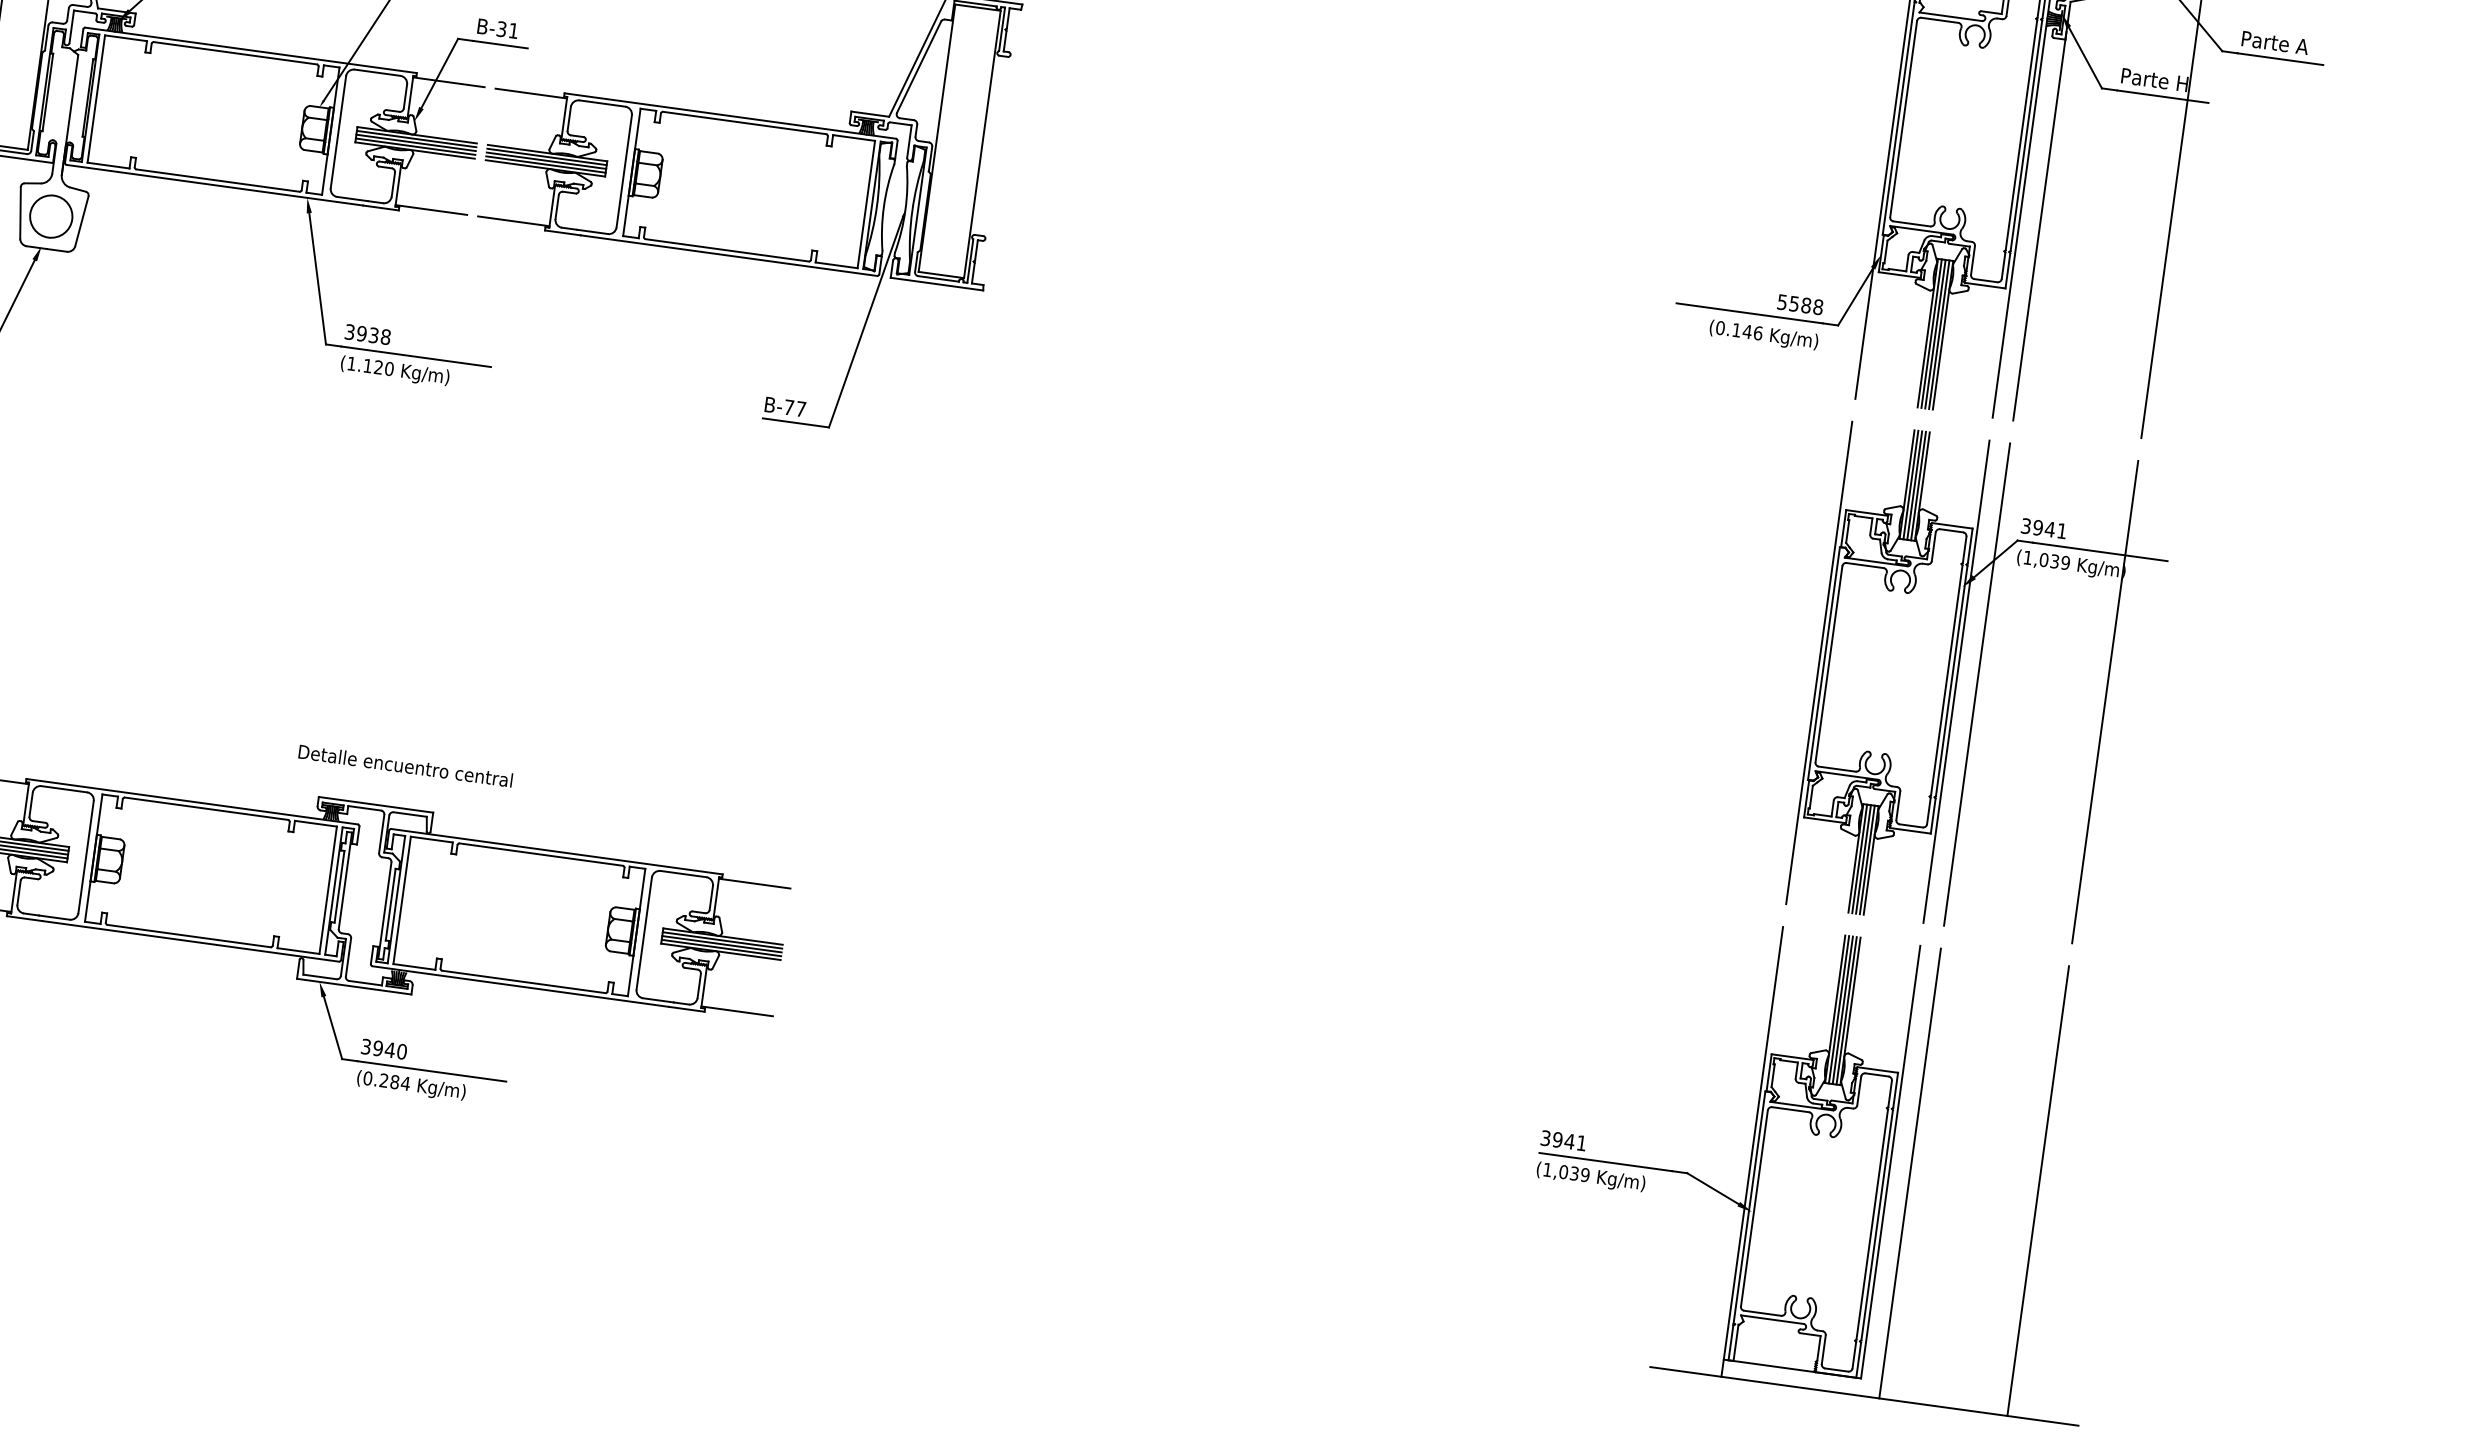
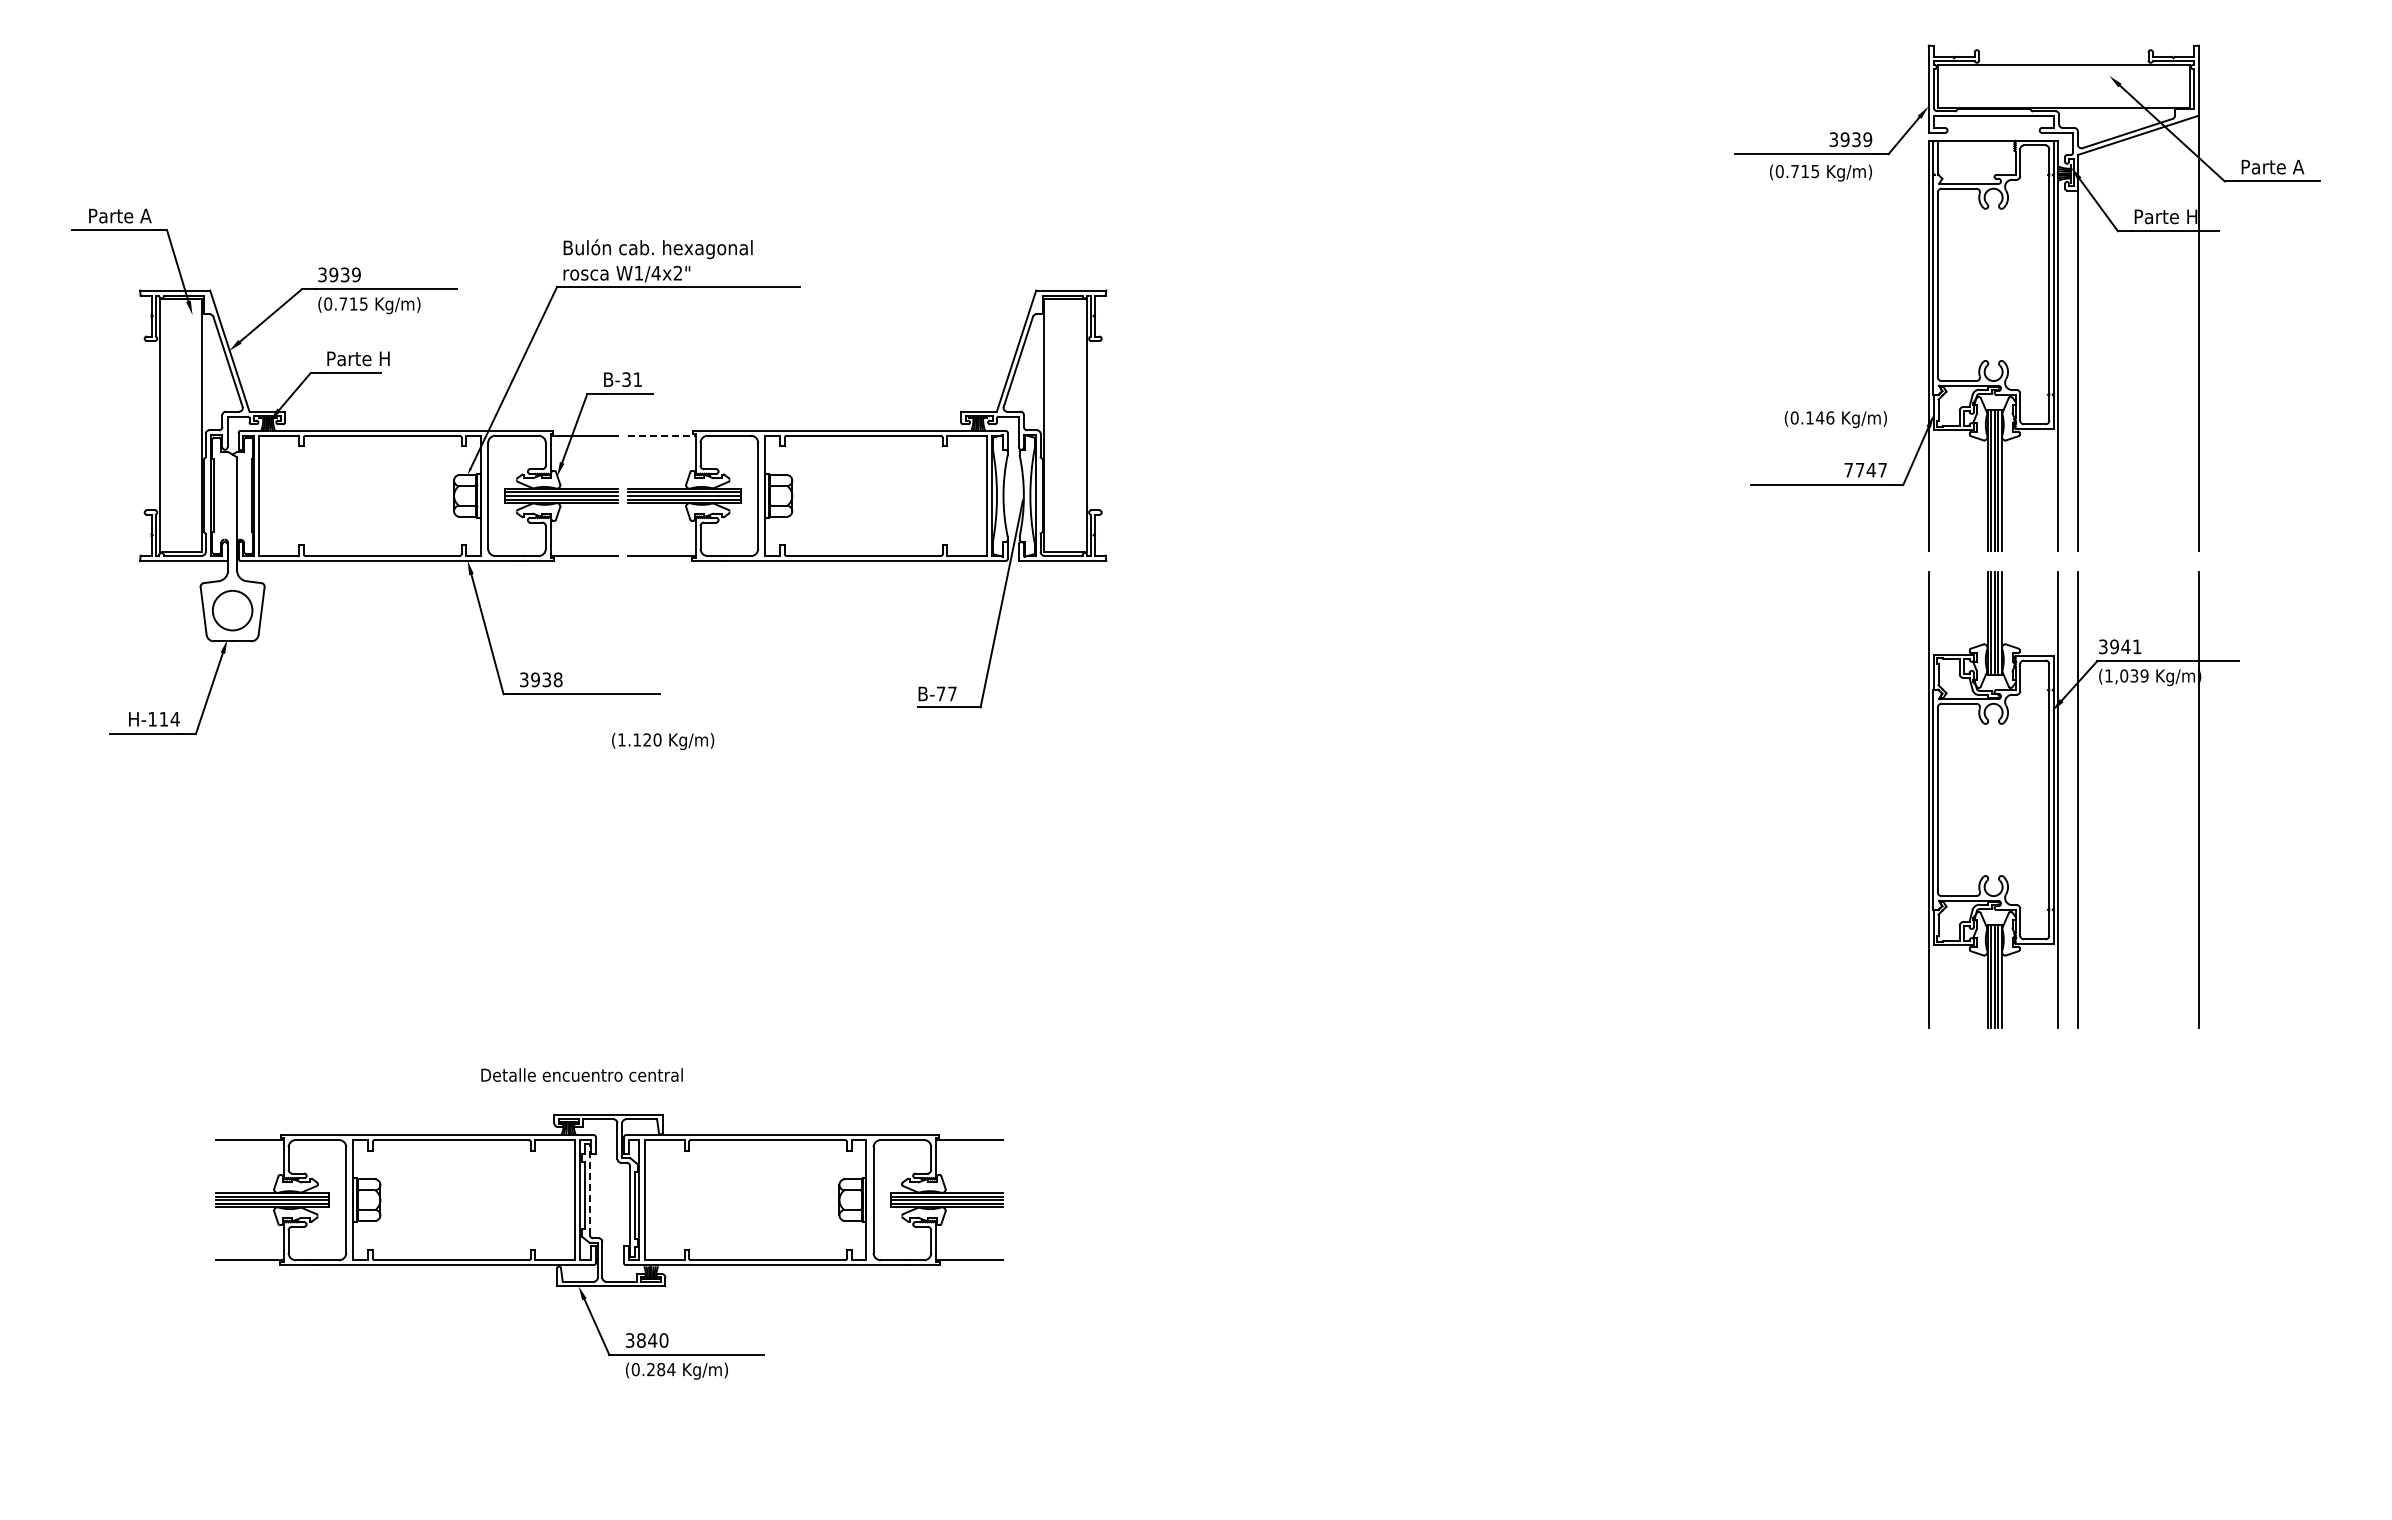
line: (531, 93) -> (662, 435), solid -> dashed
text: (1800, 303) -> (1865, 469), 5588 -> 7747
text: (1763, 335) -> (1835, 419), moved
text: (395, 371) -> (663, 741), moved
text: (405, 765) -> (581, 1074), moved
line: (345, 881) -> (589, 1189), solid -> dashed
text: (378, 1048) -> (641, 1340), 3940 -> 3840
part: (1826, 1161) -> (1998, 1261), removed

